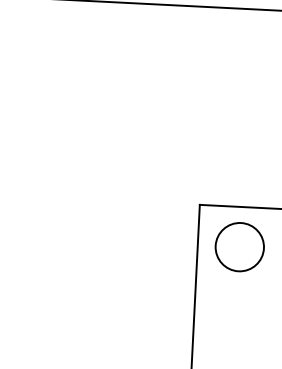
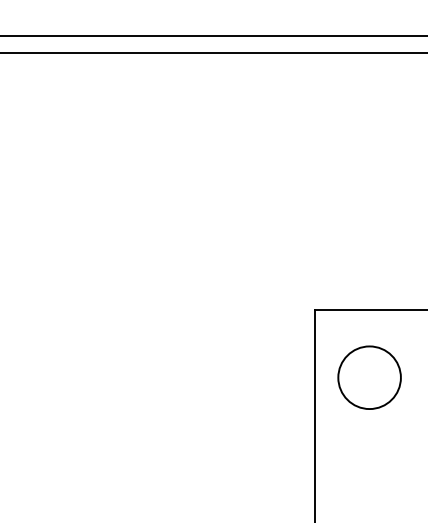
circle: (239, 246) -> (369, 377), moved

